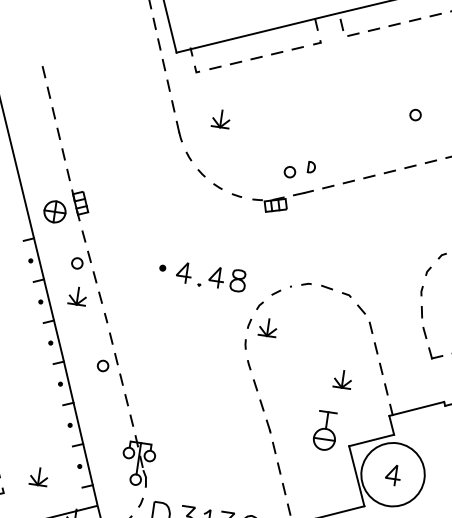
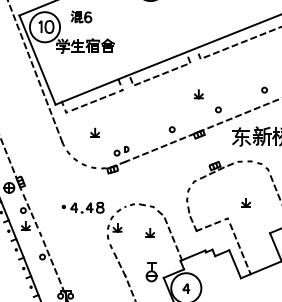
circle: (414, 114) -> (171, 129), moved
part: (220, 118) -> (94, 132), moved
part: (343, 380) -> (150, 233), moved

